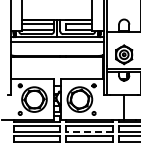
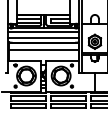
line: (56, 50) -> (43, 38), added
line: (56, 65) -> (43, 50), added
line: (88, 131) -> (67, 100), dashed -> solid

